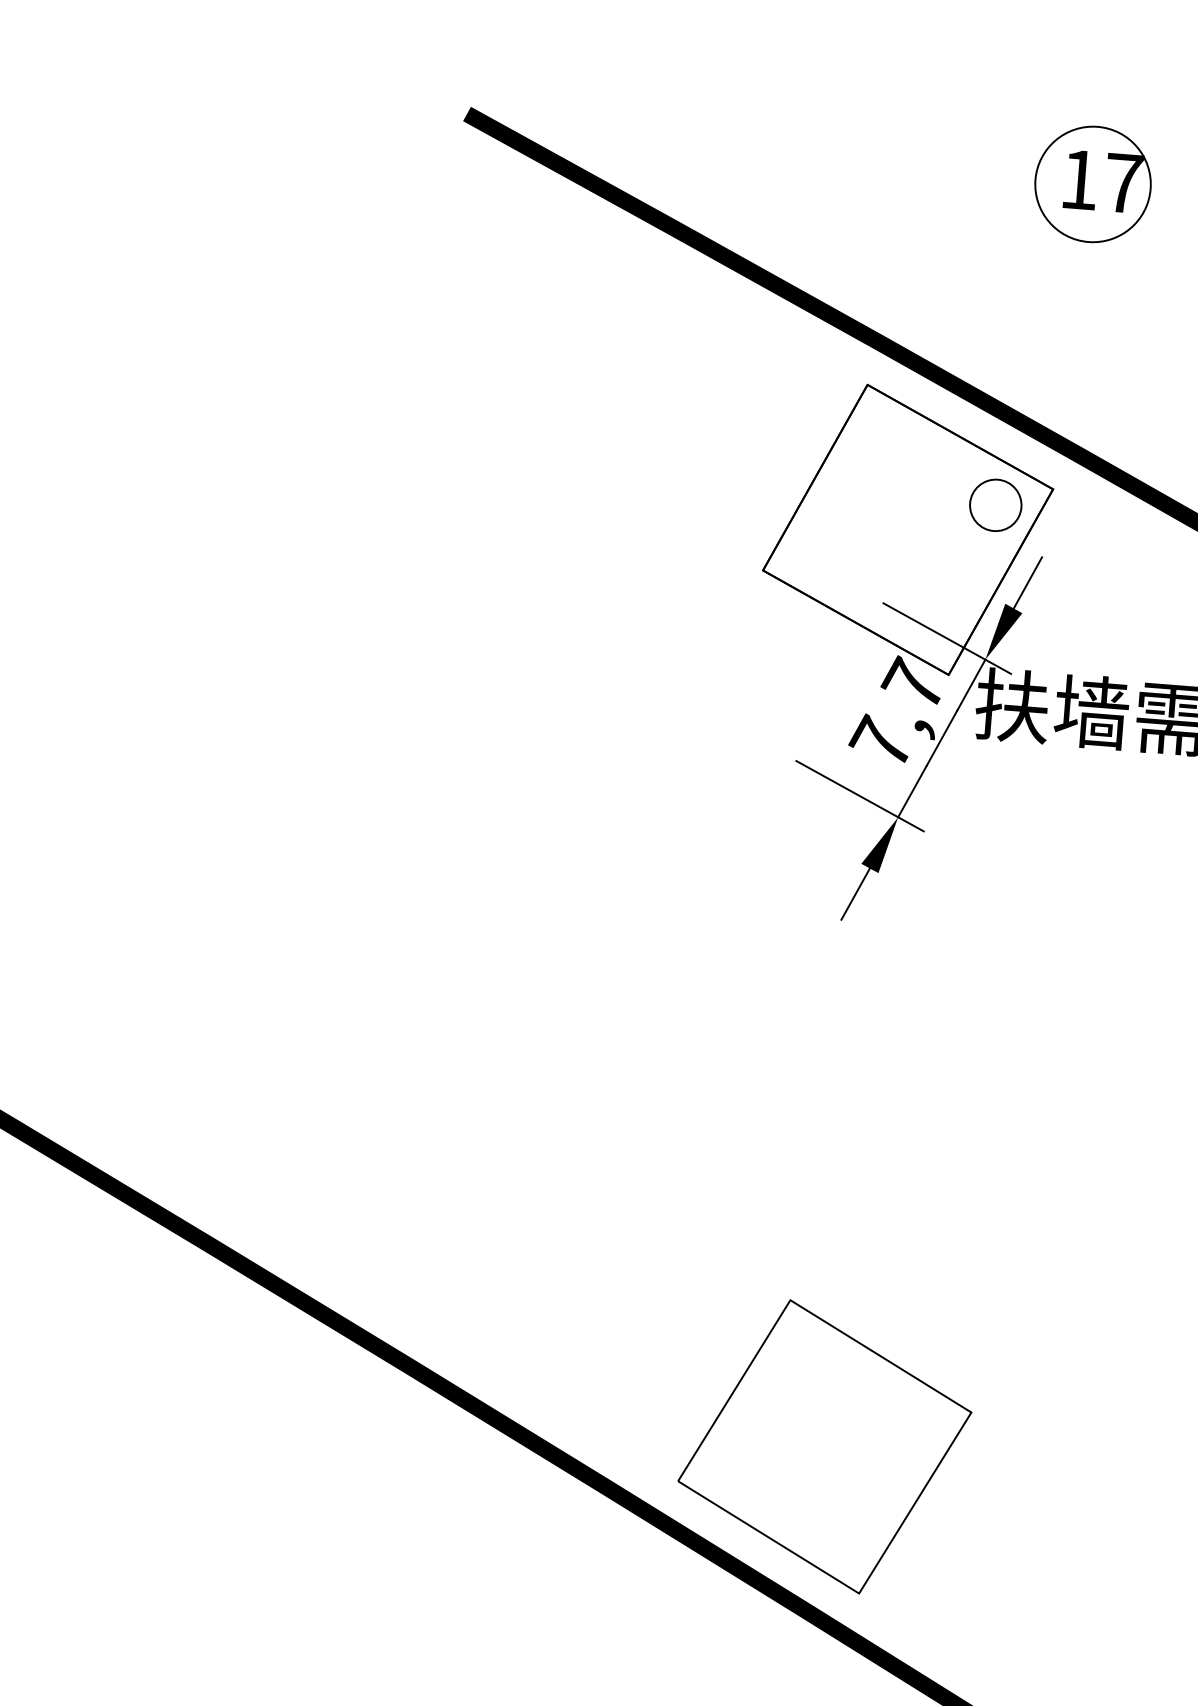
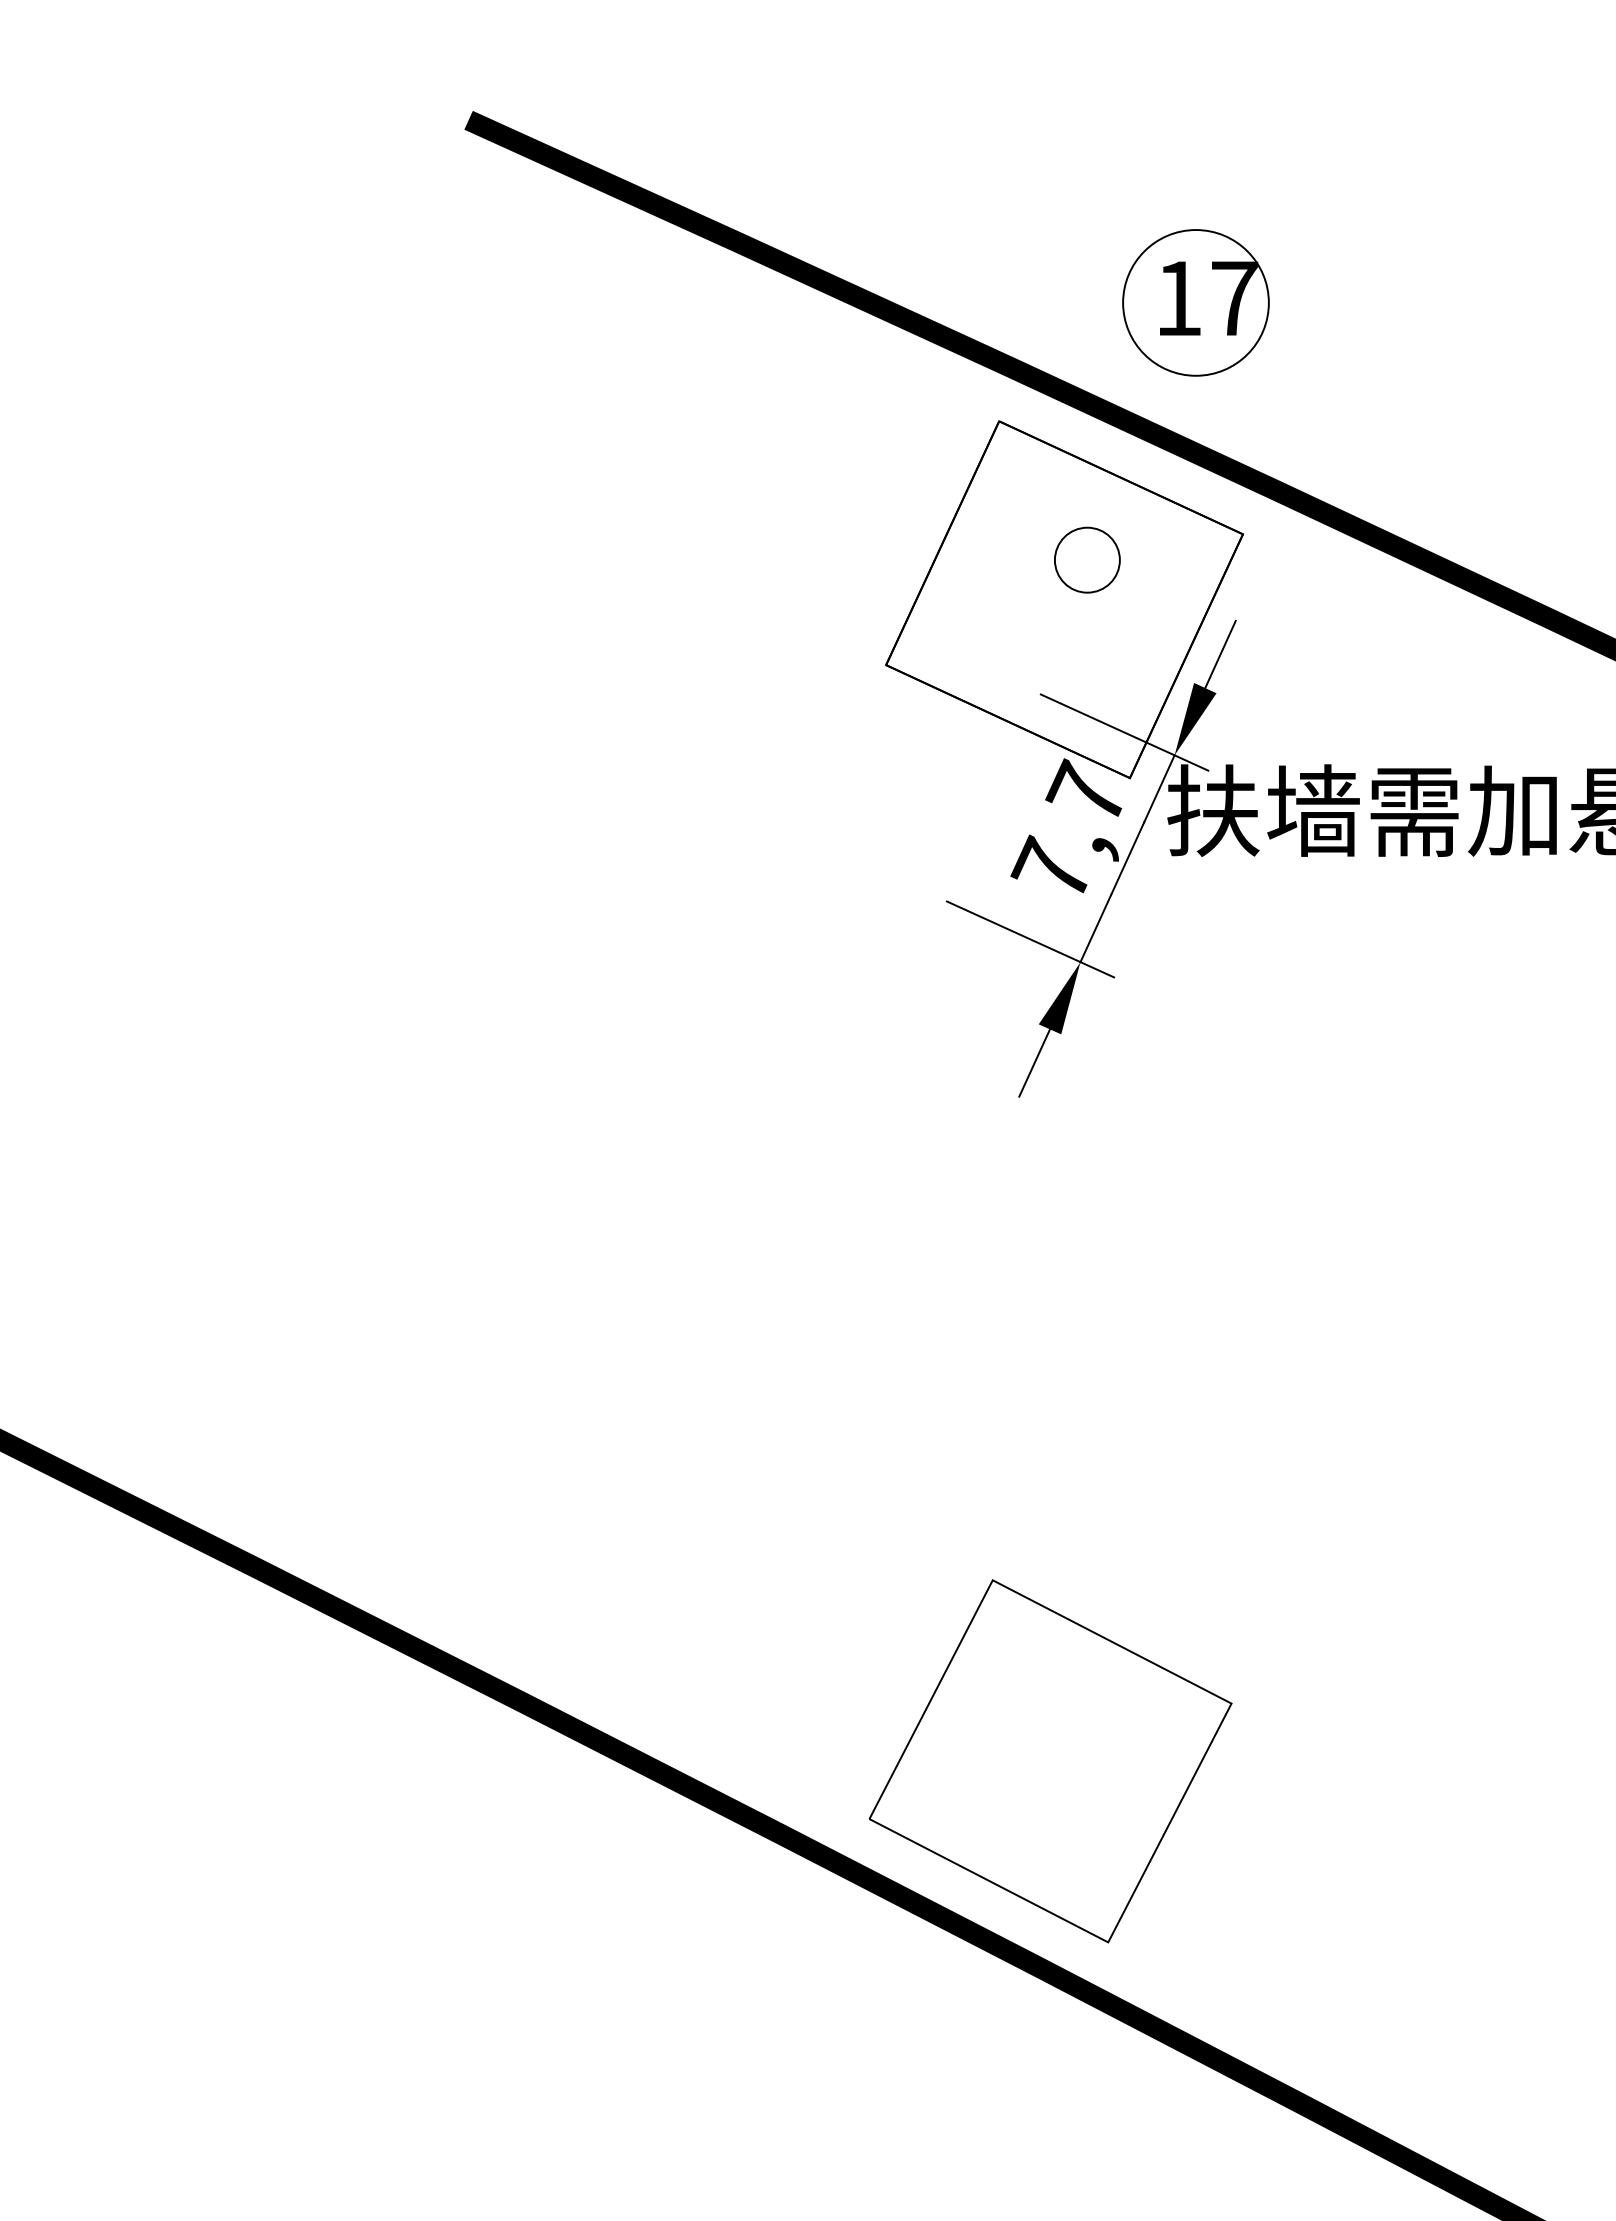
part: (1092, 184) -> (1195, 302), moved
circle: (995, 504) -> (1087, 559), moved

